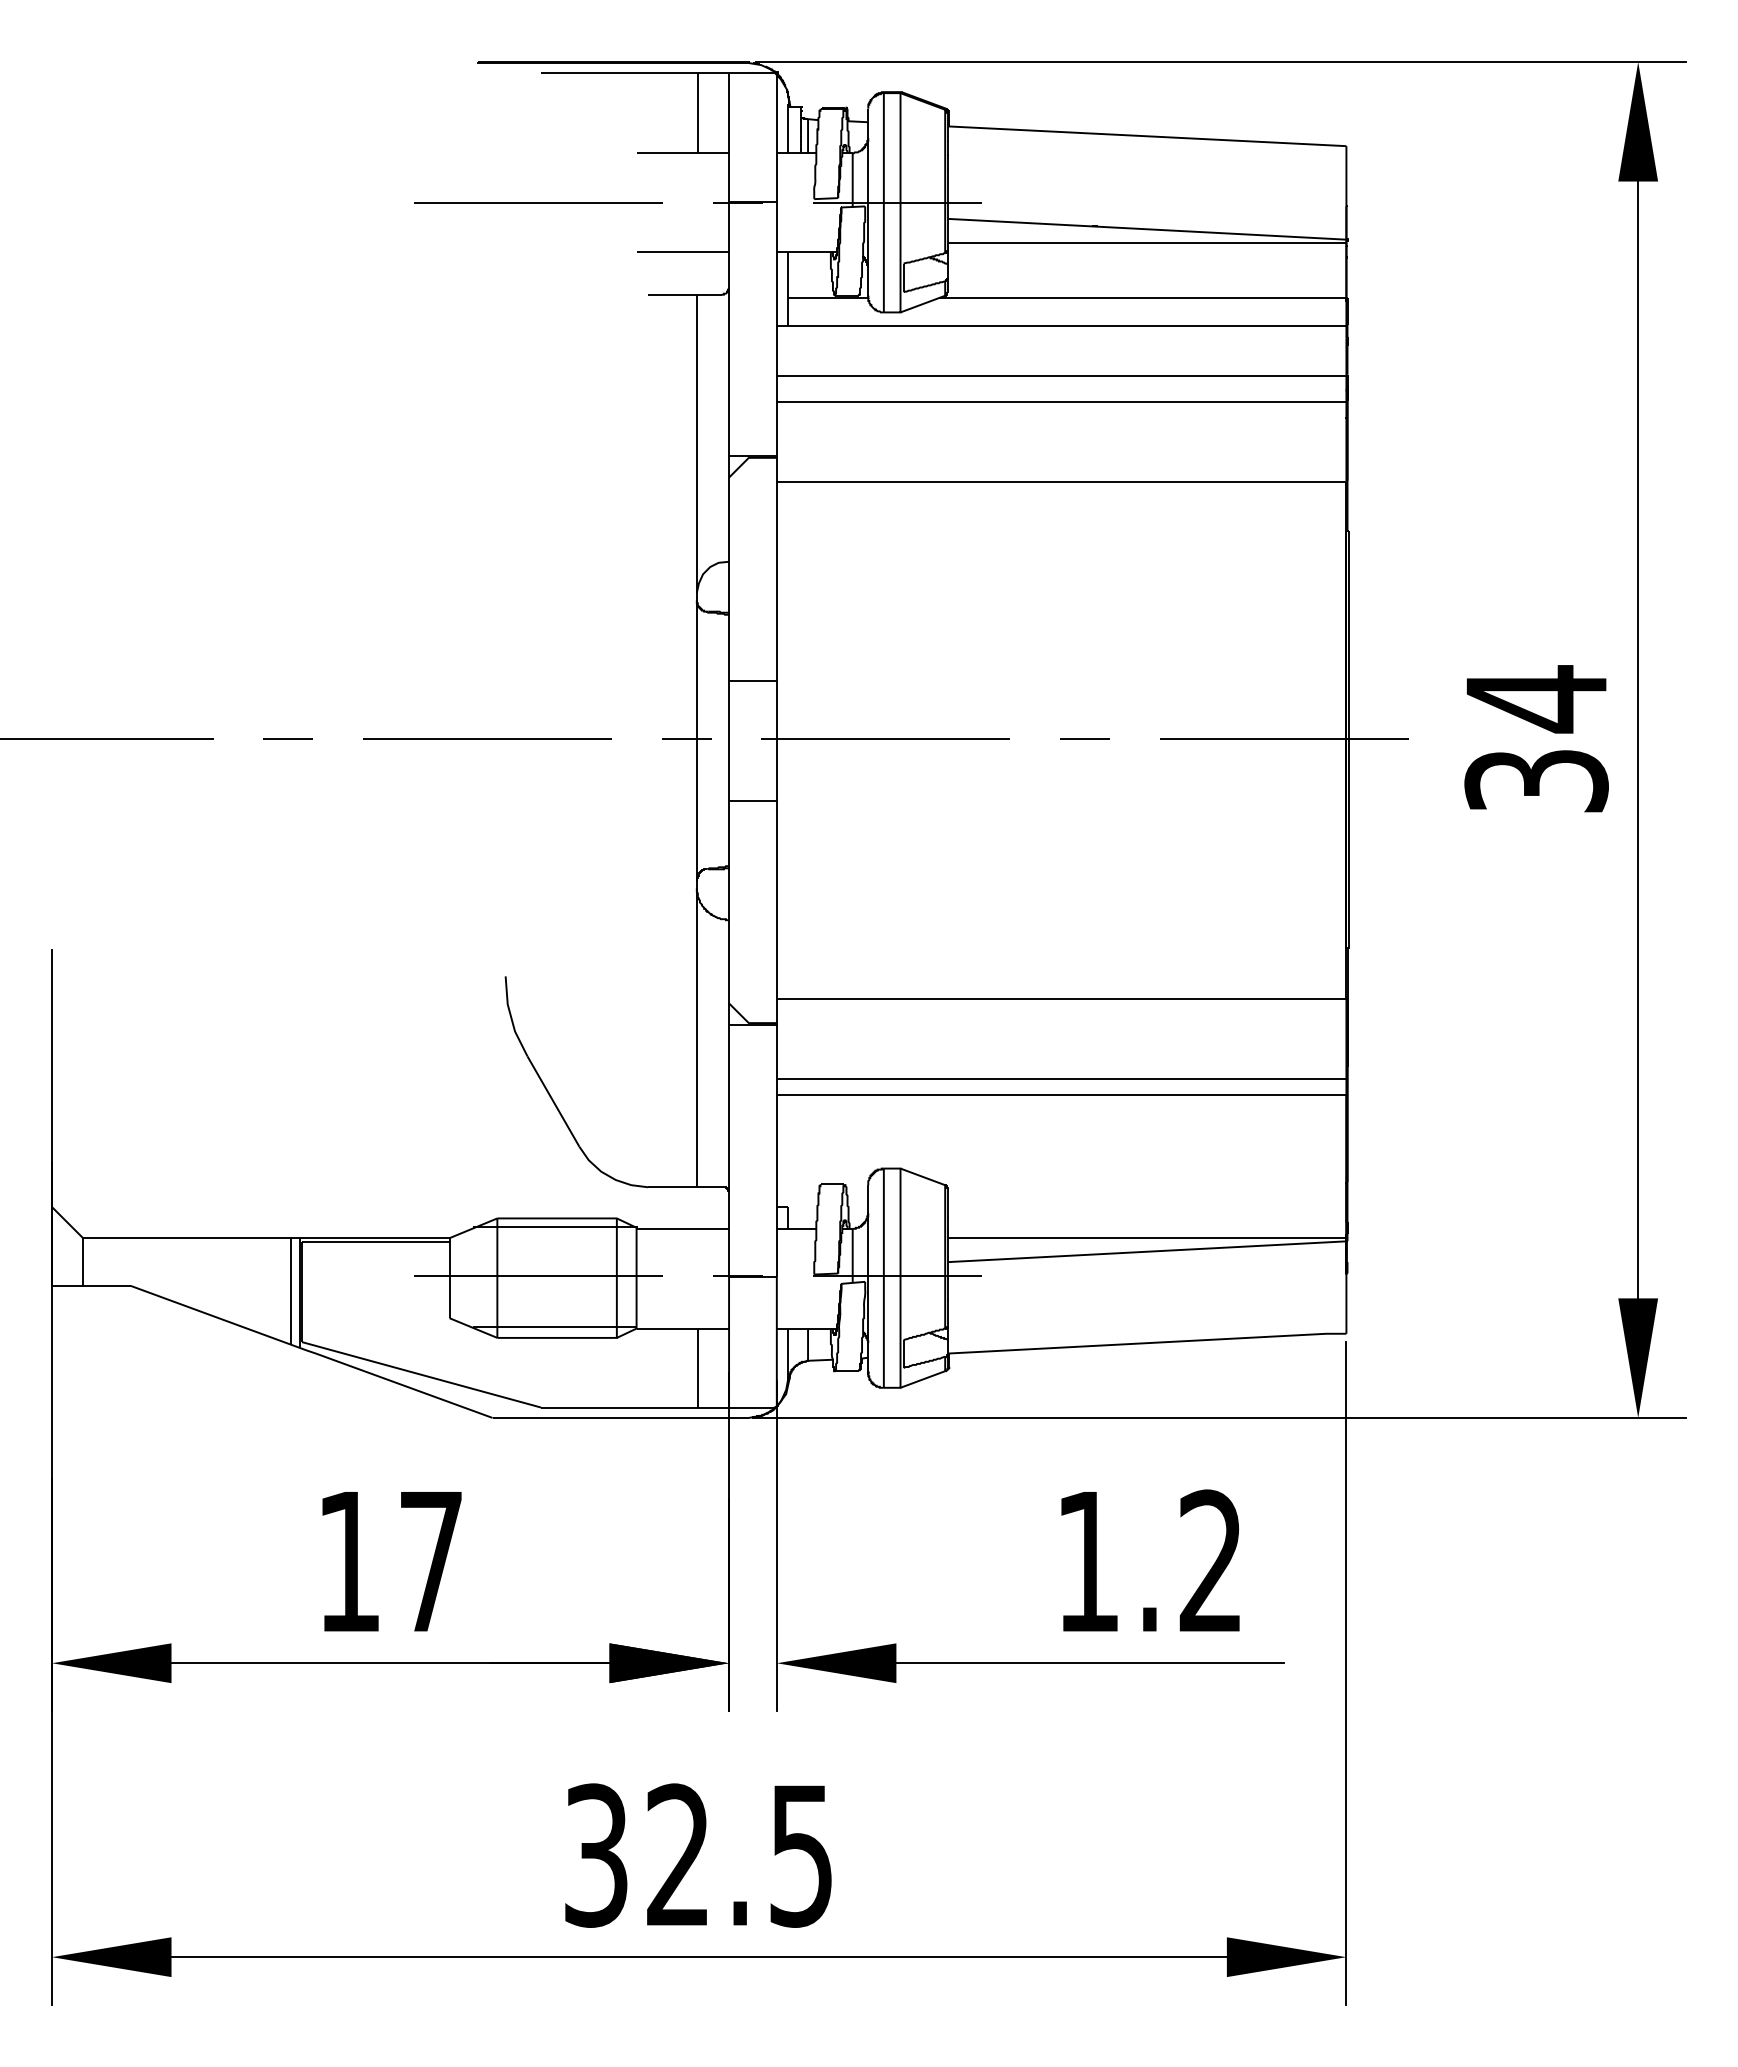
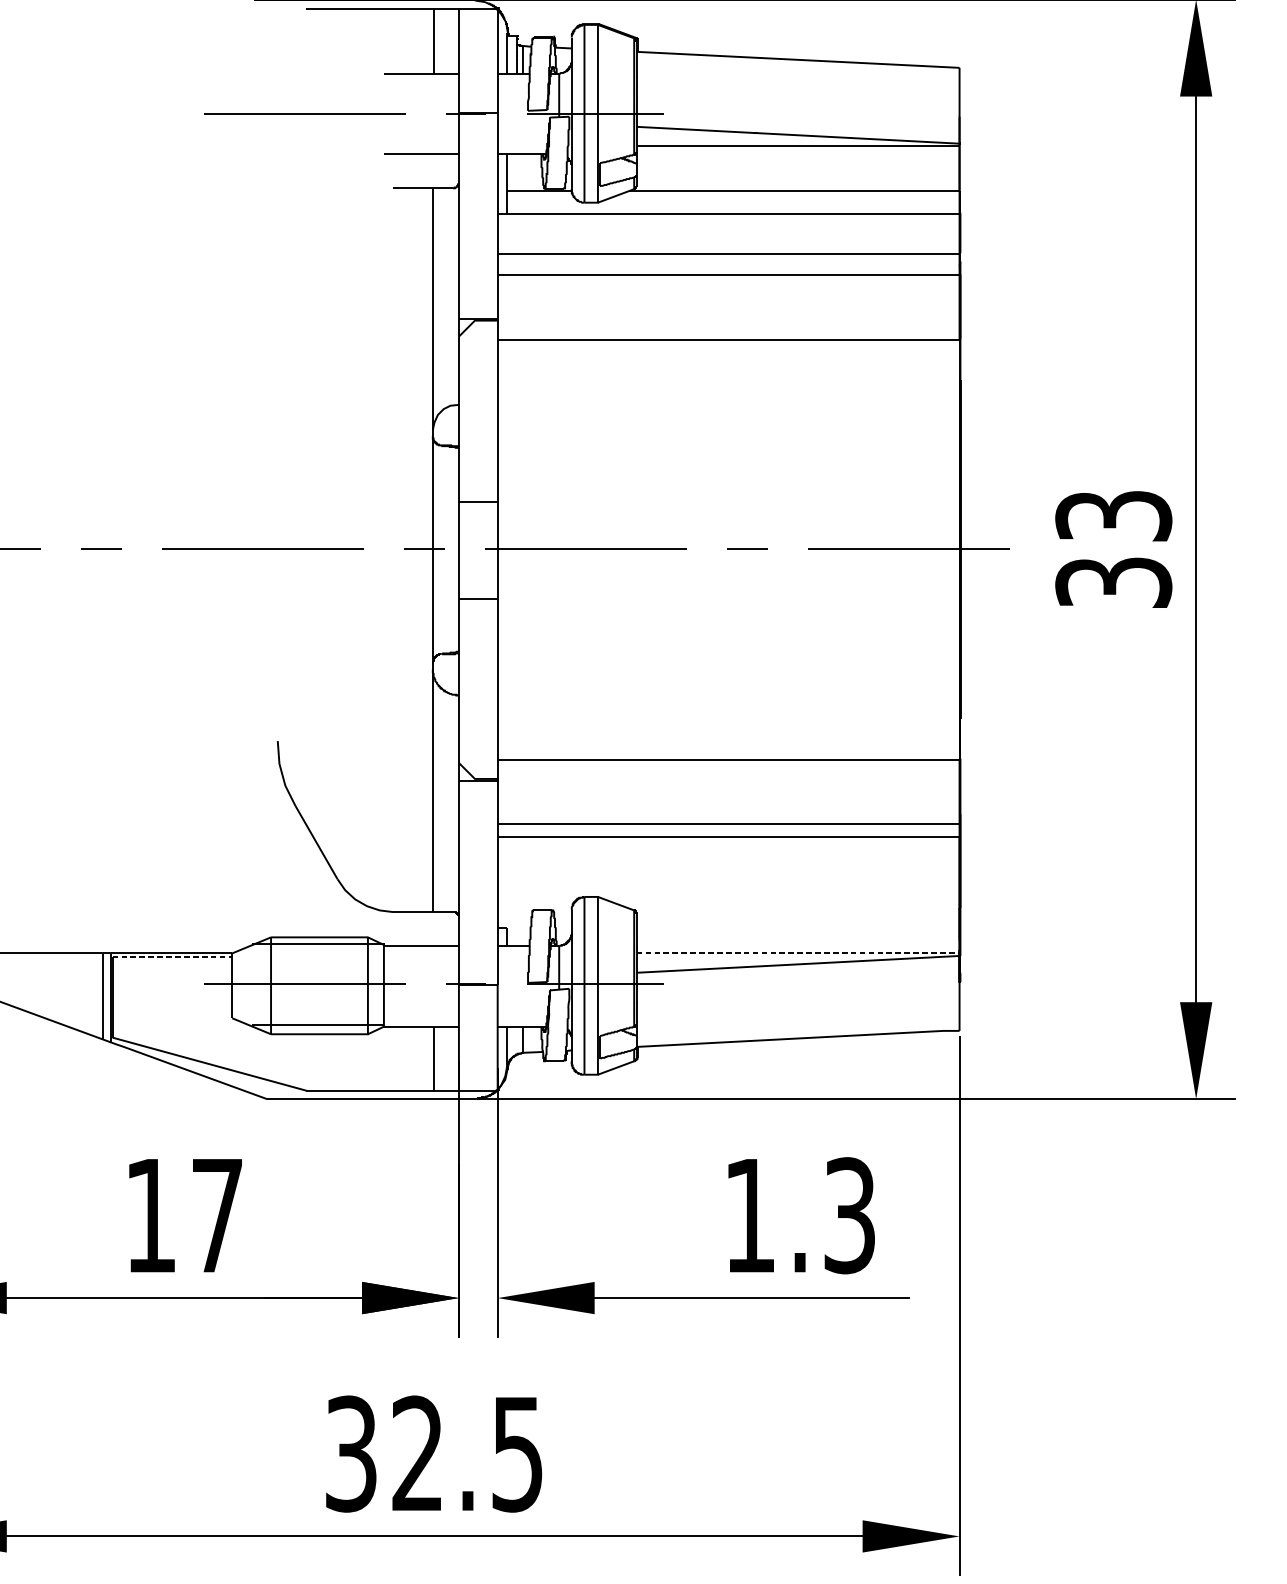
text: (1536, 699) -> (1113, 516), 34 -> 33
line: (1147, 1238) -> (798, 953), solid -> dashed
line: (375, 1242) -> (172, 956), solid -> dashed
text: (1210, 1561) -> (849, 1215), 1.2 -> 1.3

